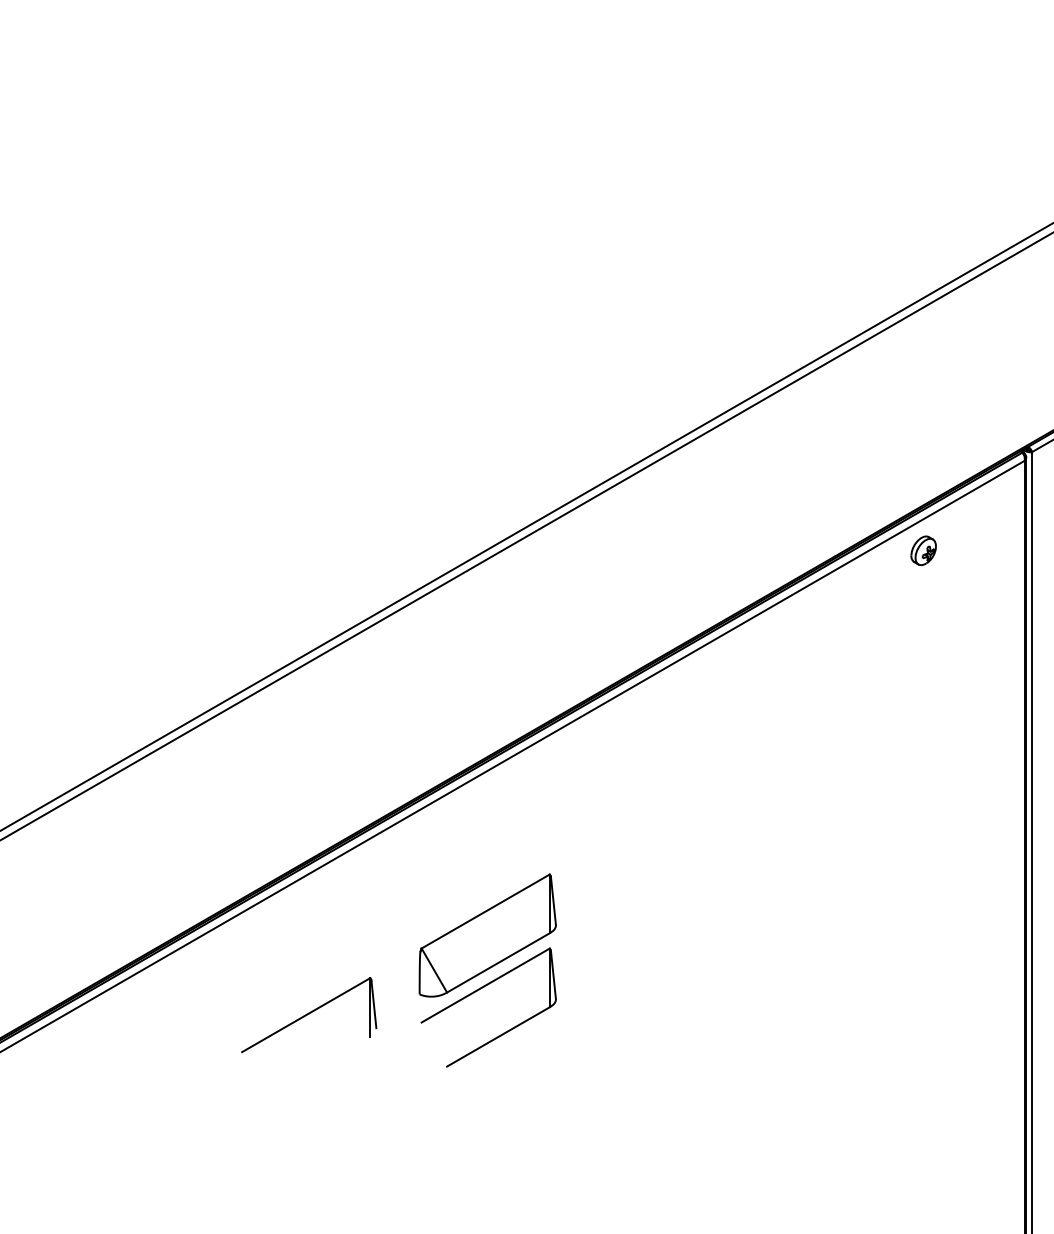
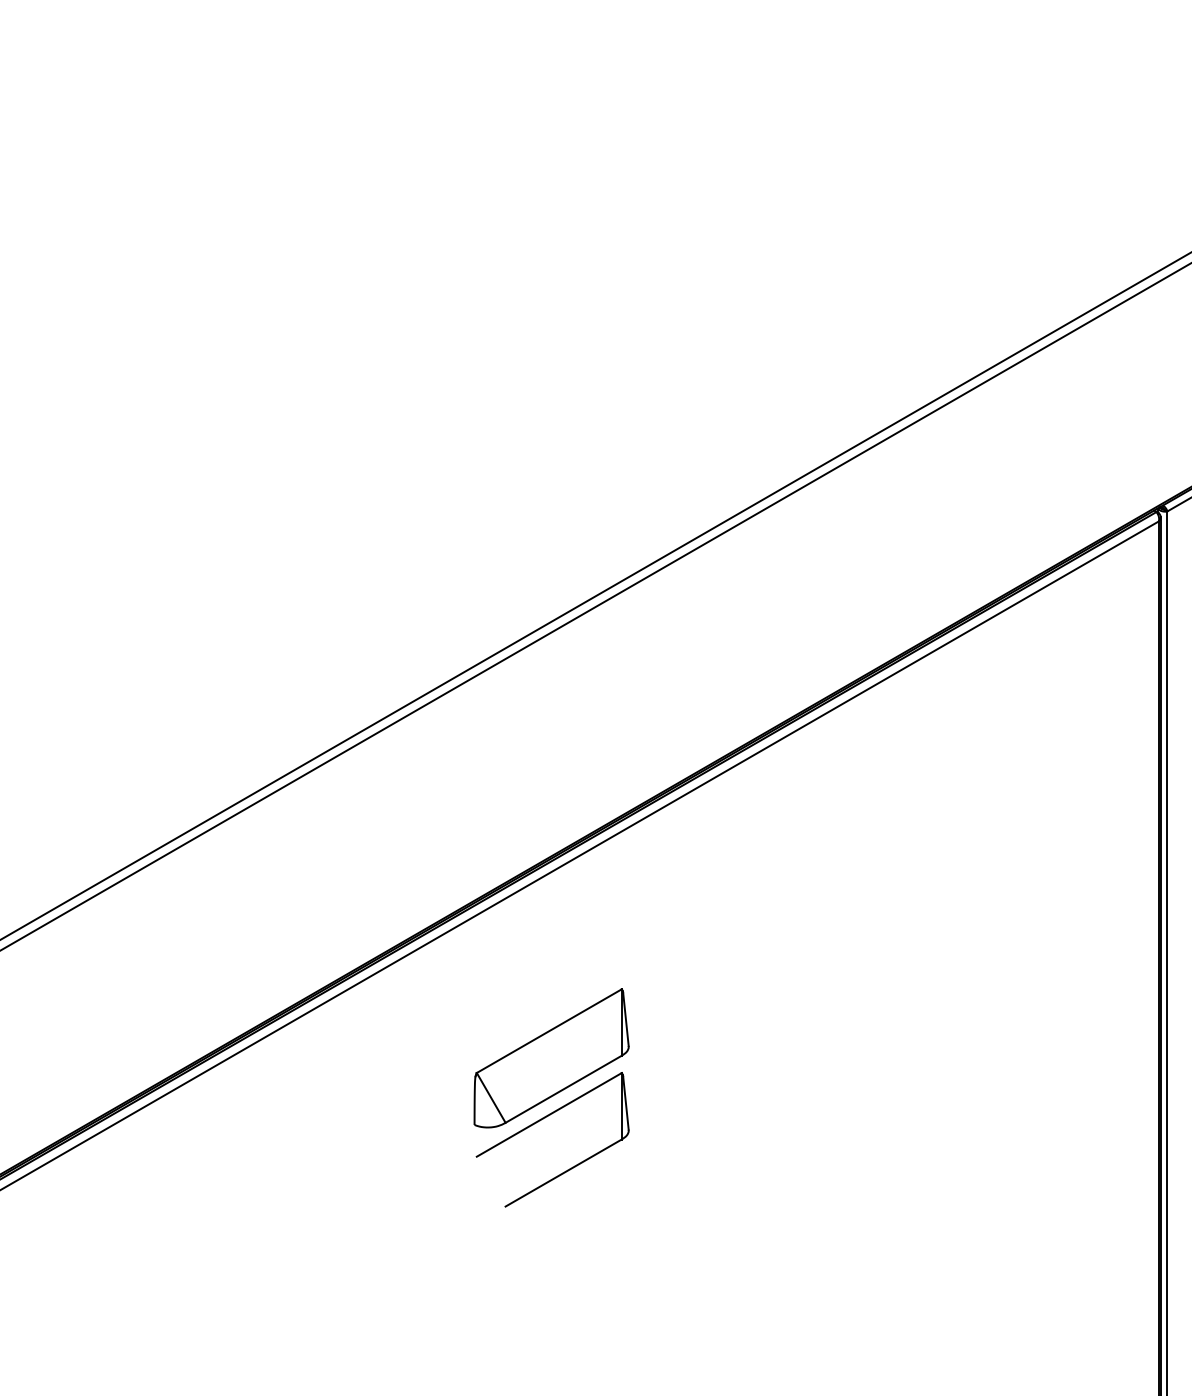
part: (923, 551) -> (1044, 623), removed
part: (309, 1015) -> (349, 1148), removed

